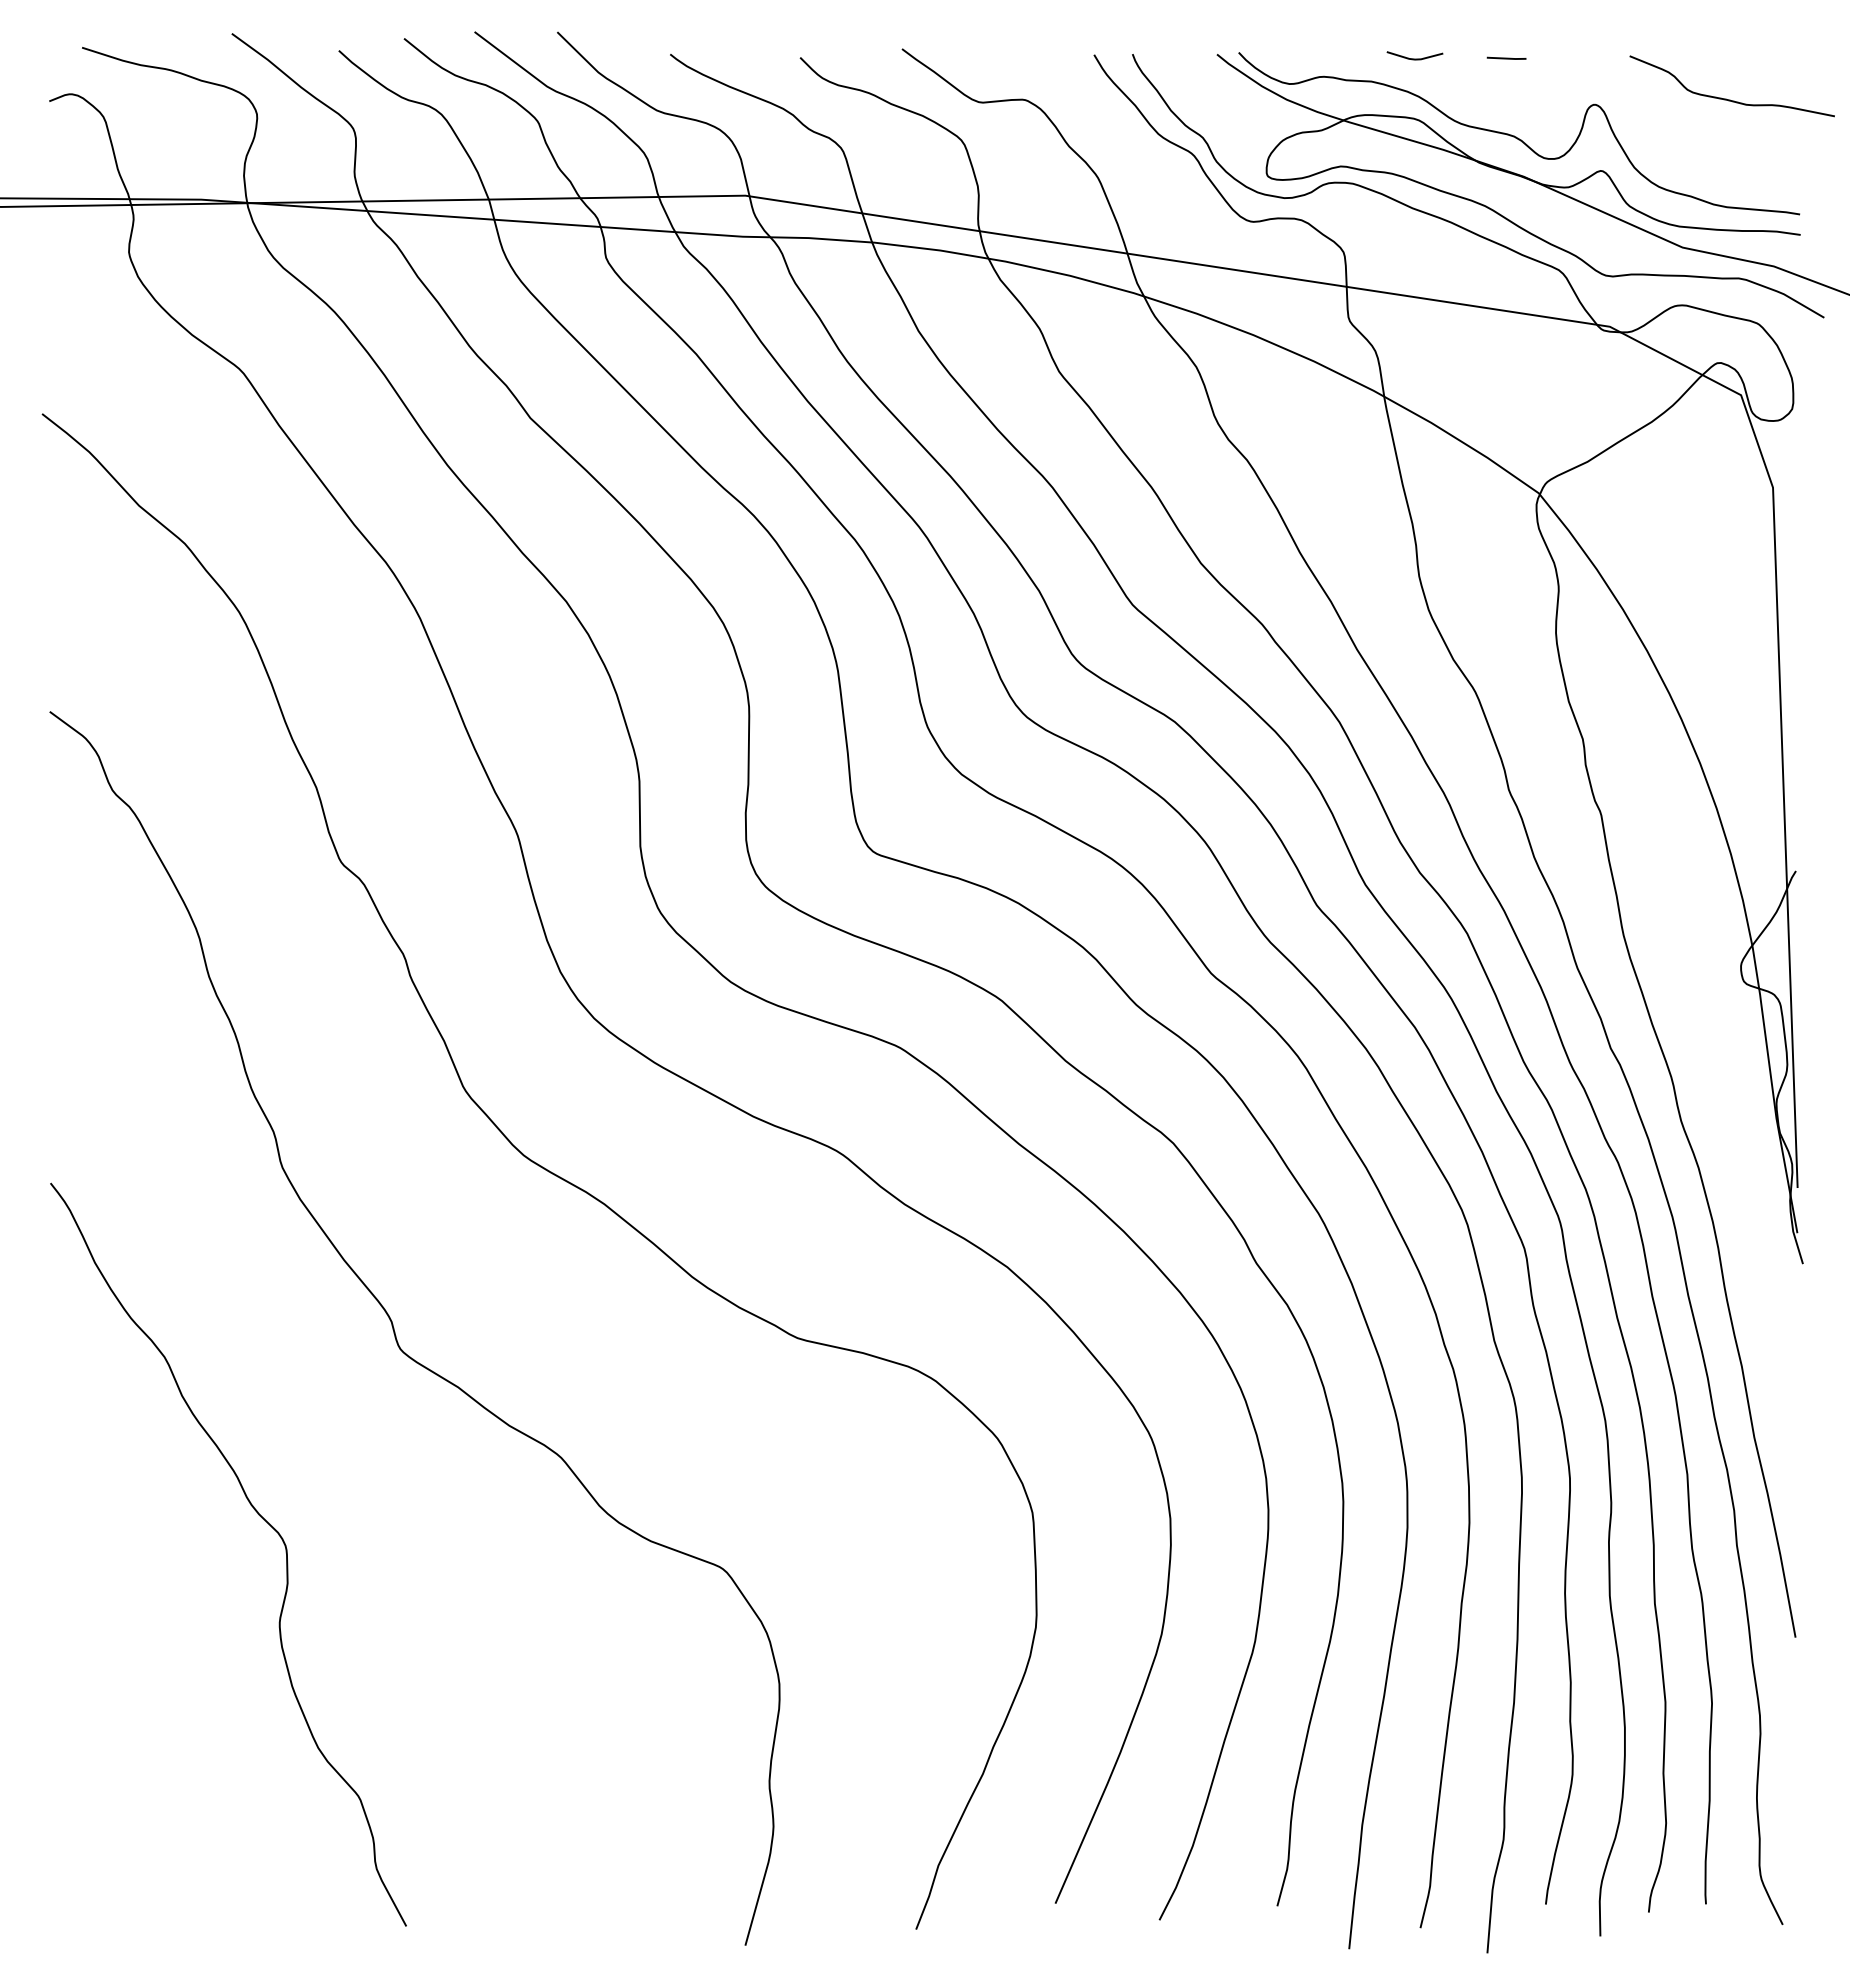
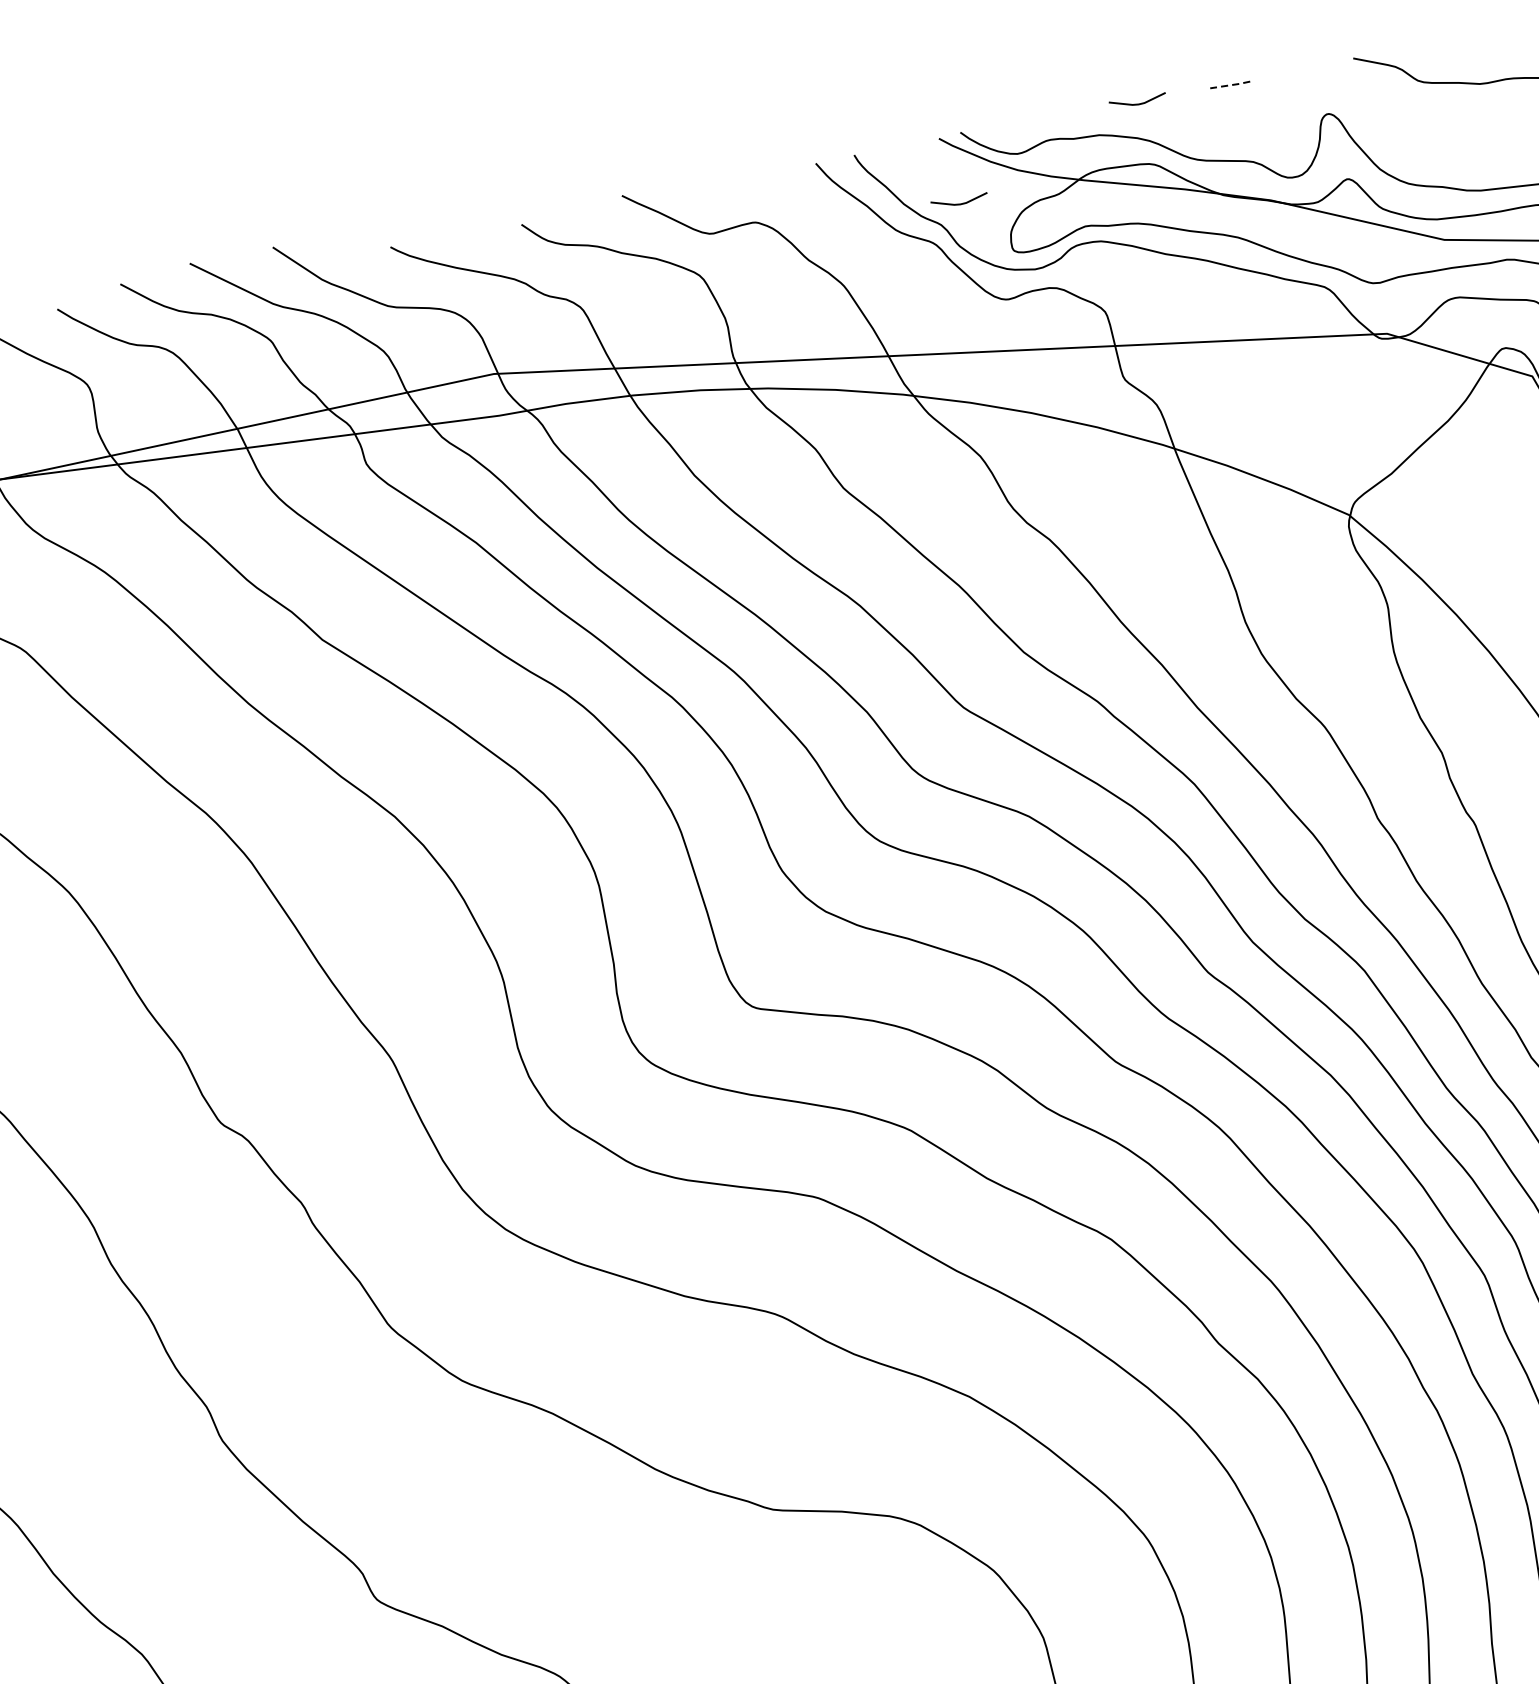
line: (1507, 58) -> (1231, 85), solid -> dashed
line: (1224, 120) -> (959, 203), added

